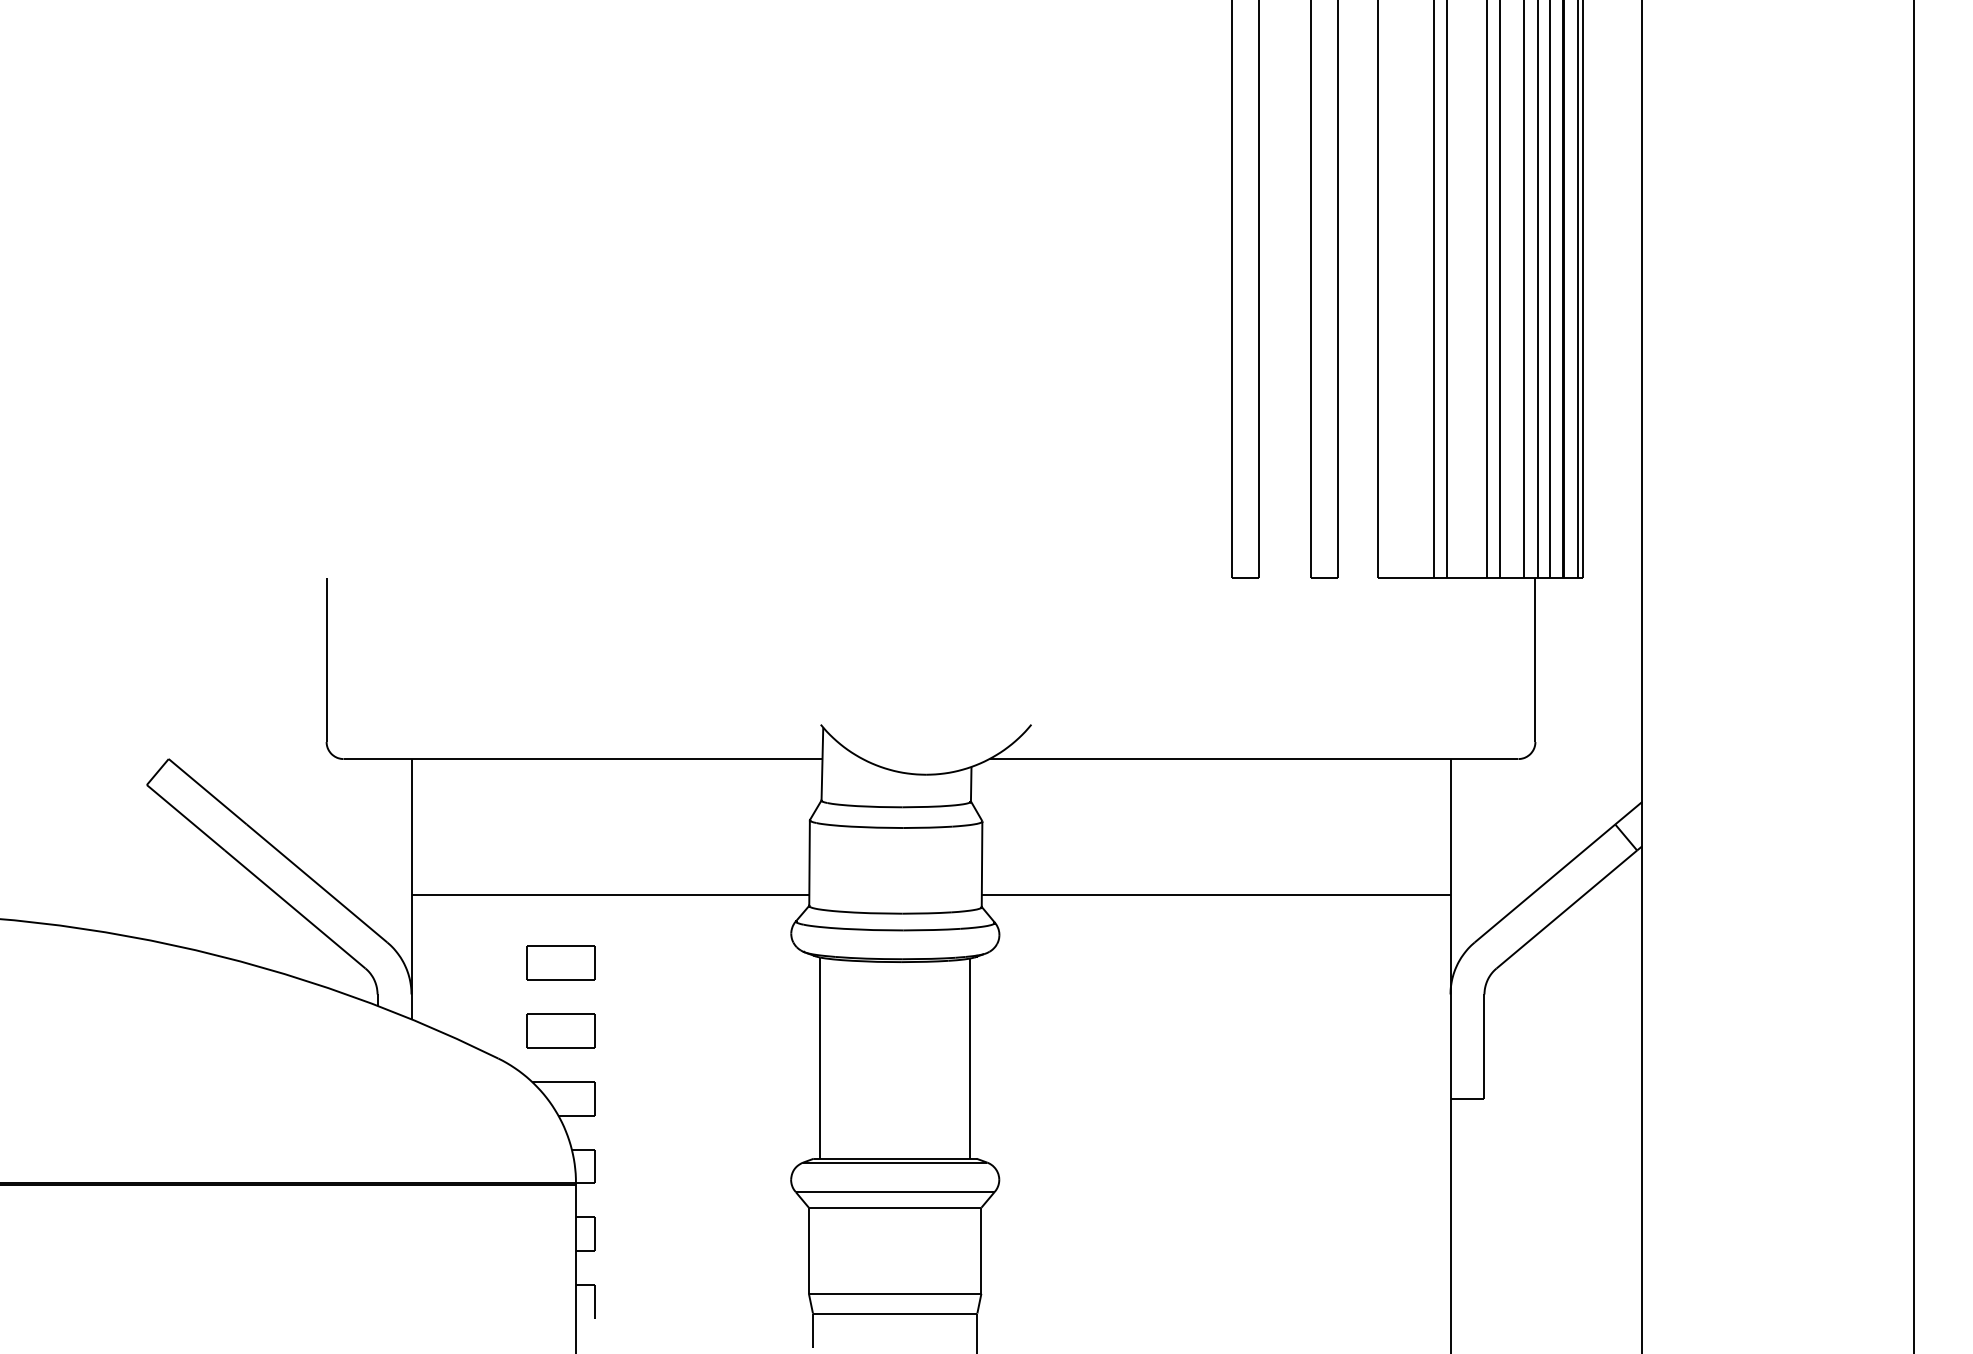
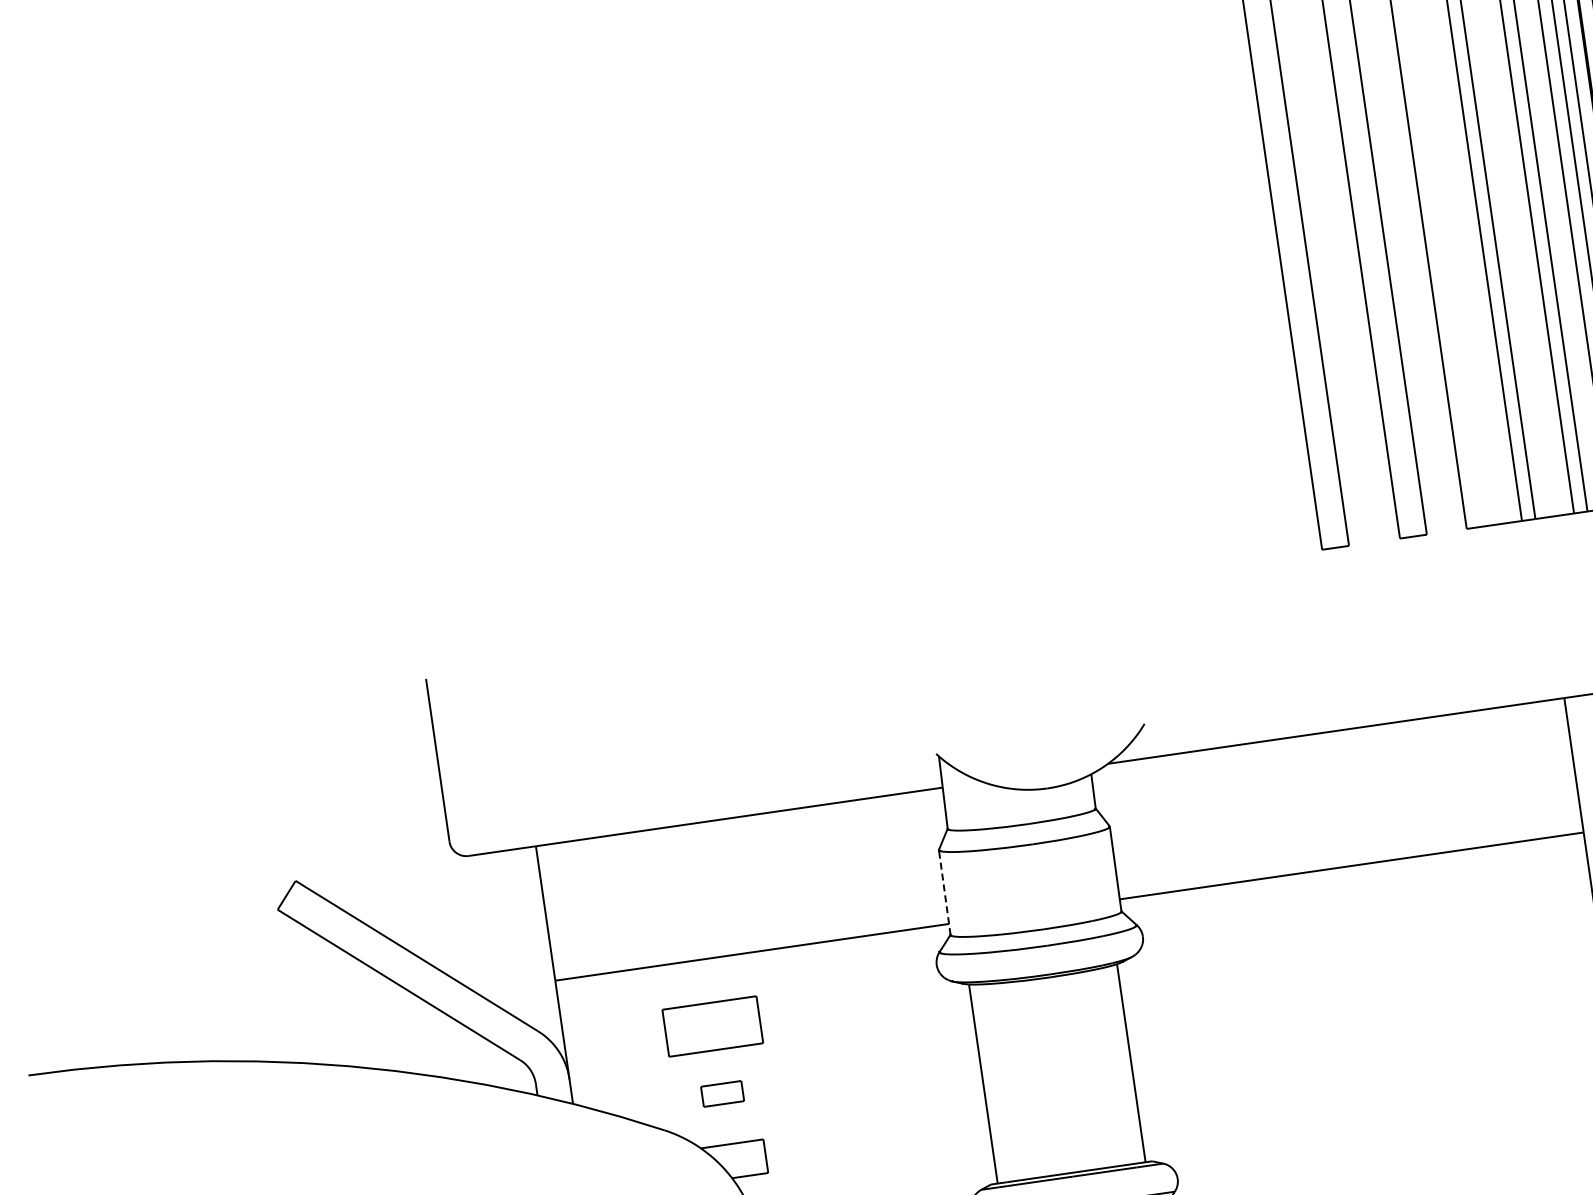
line: (809, 863) -> (944, 892), solid -> dashed
part: (560, 962) -> (712, 1026), size x1.4
part: (560, 1030) -> (722, 1093), size x0.6

